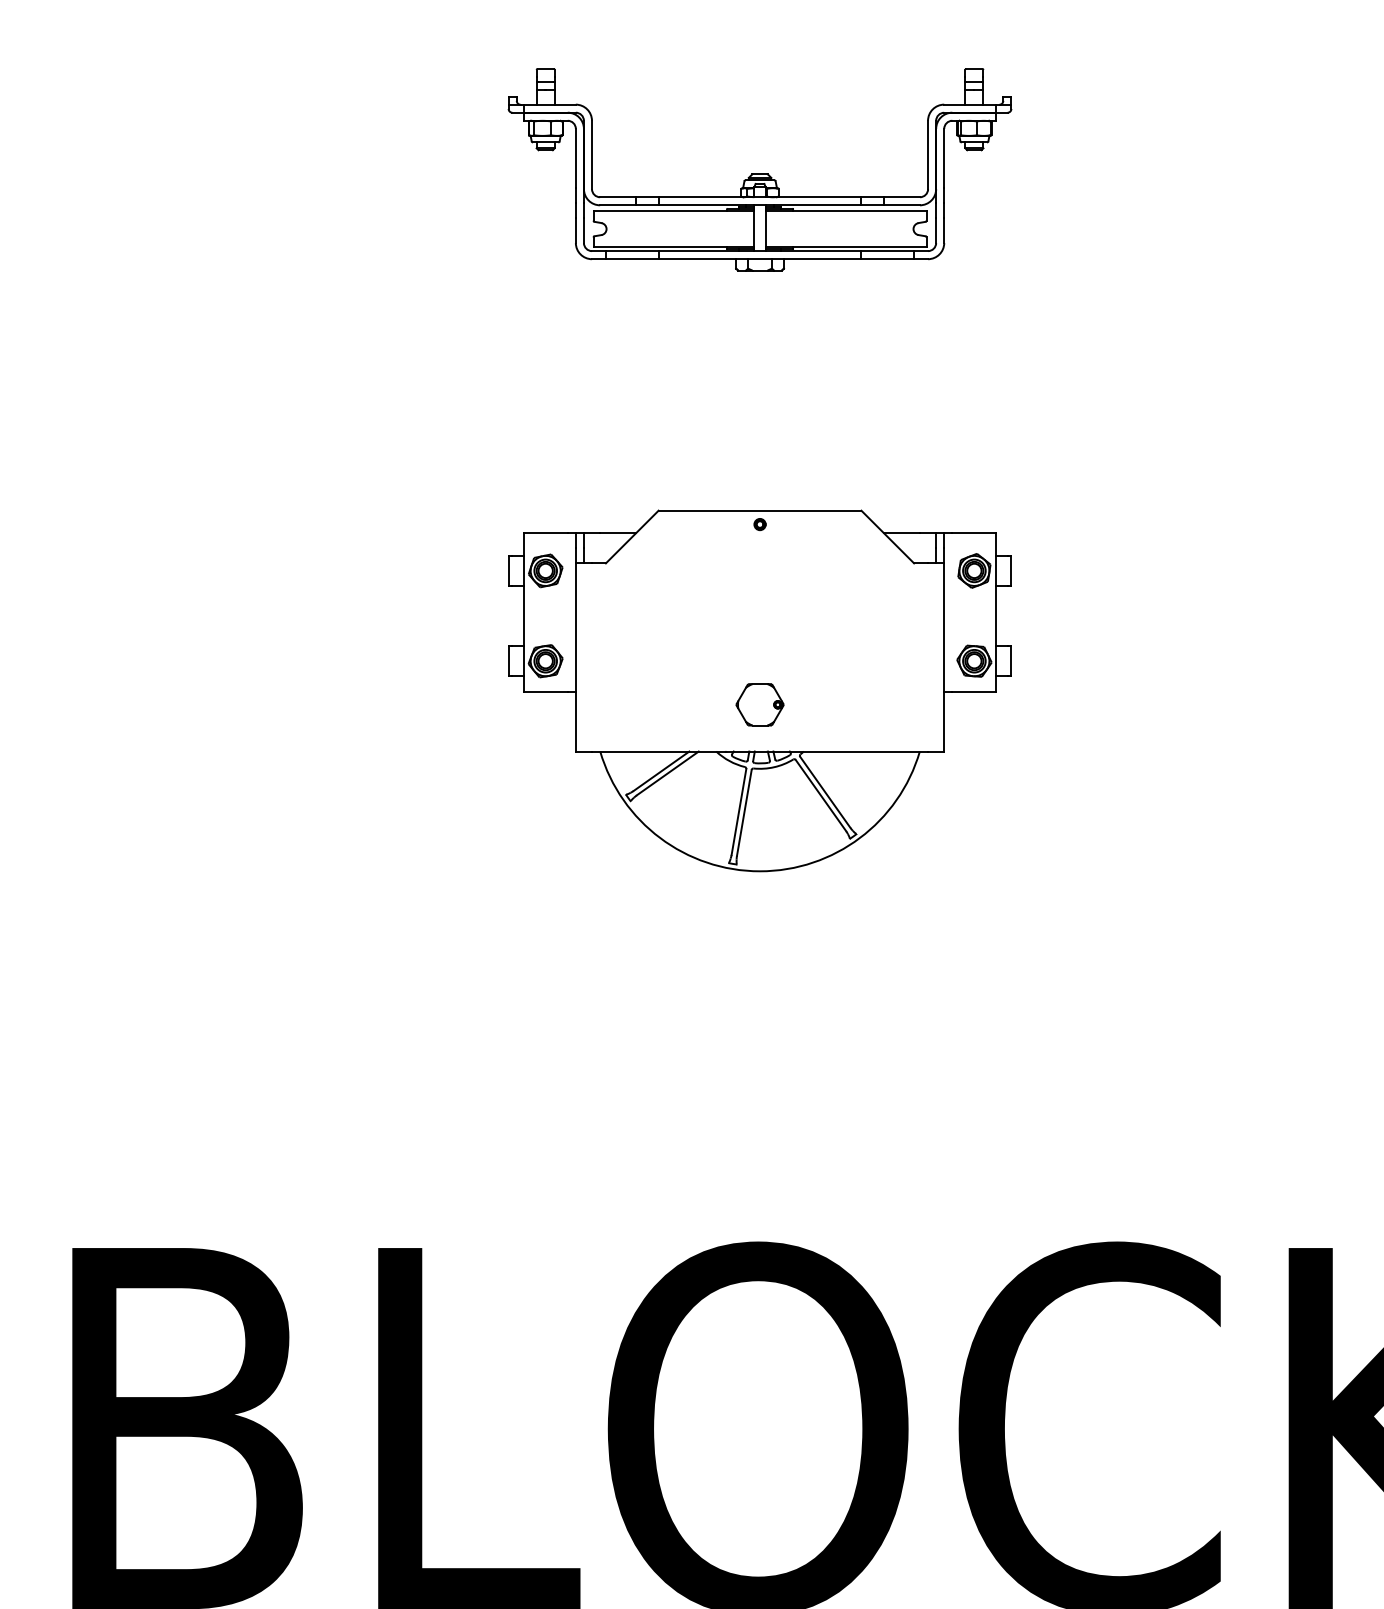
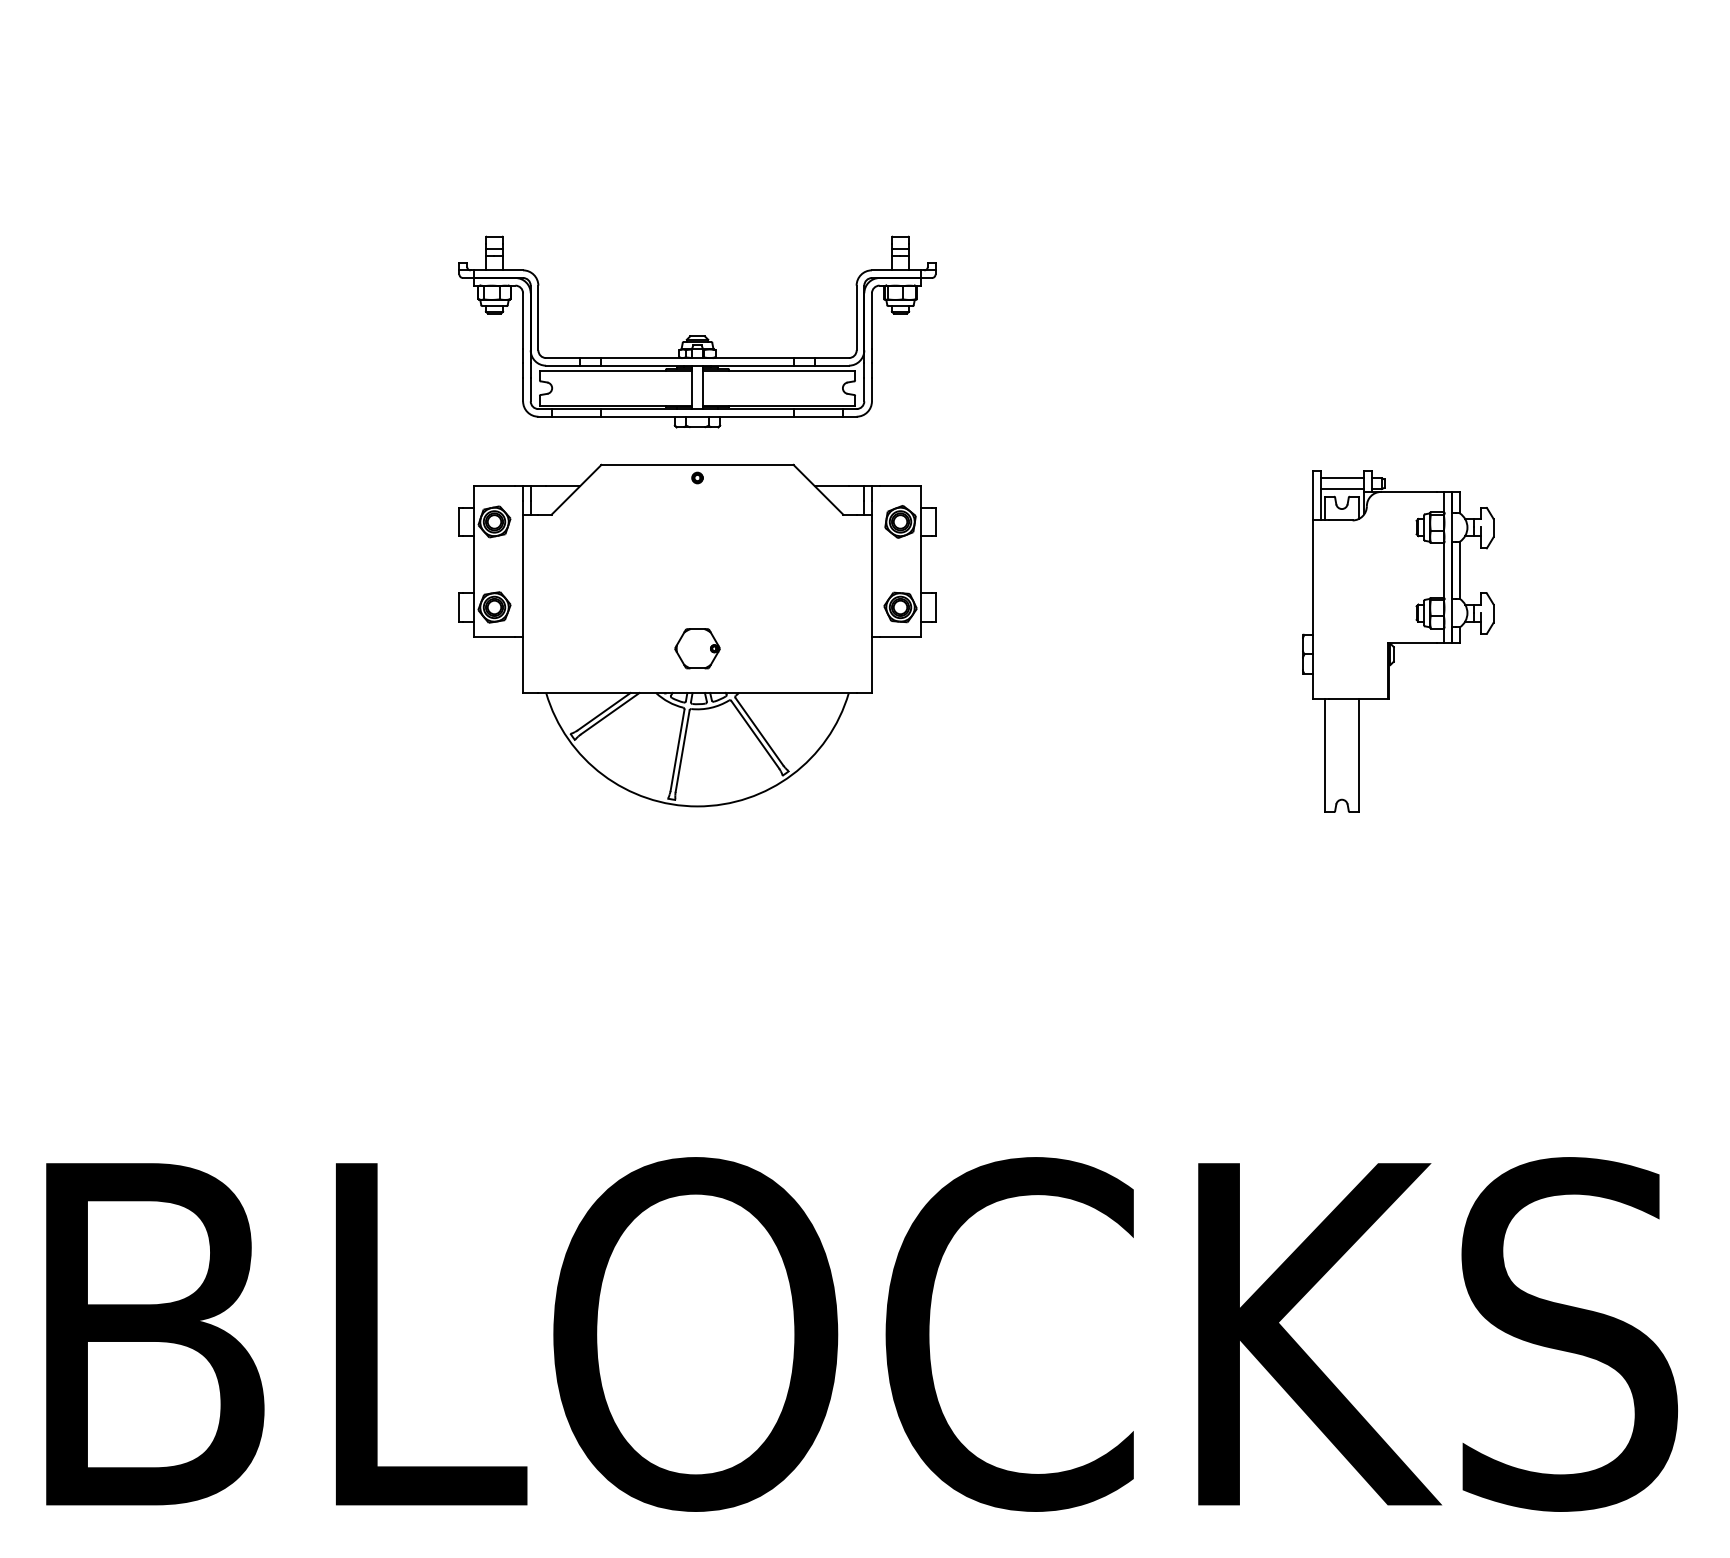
part: (760, 169) -> (697, 331), moved

